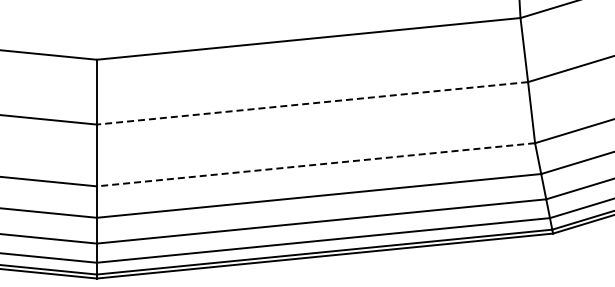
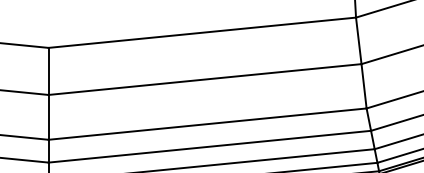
line: (312, 103) -> (205, 79), dashed -> solid
line: (315, 164) -> (207, 123), dashed -> solid

